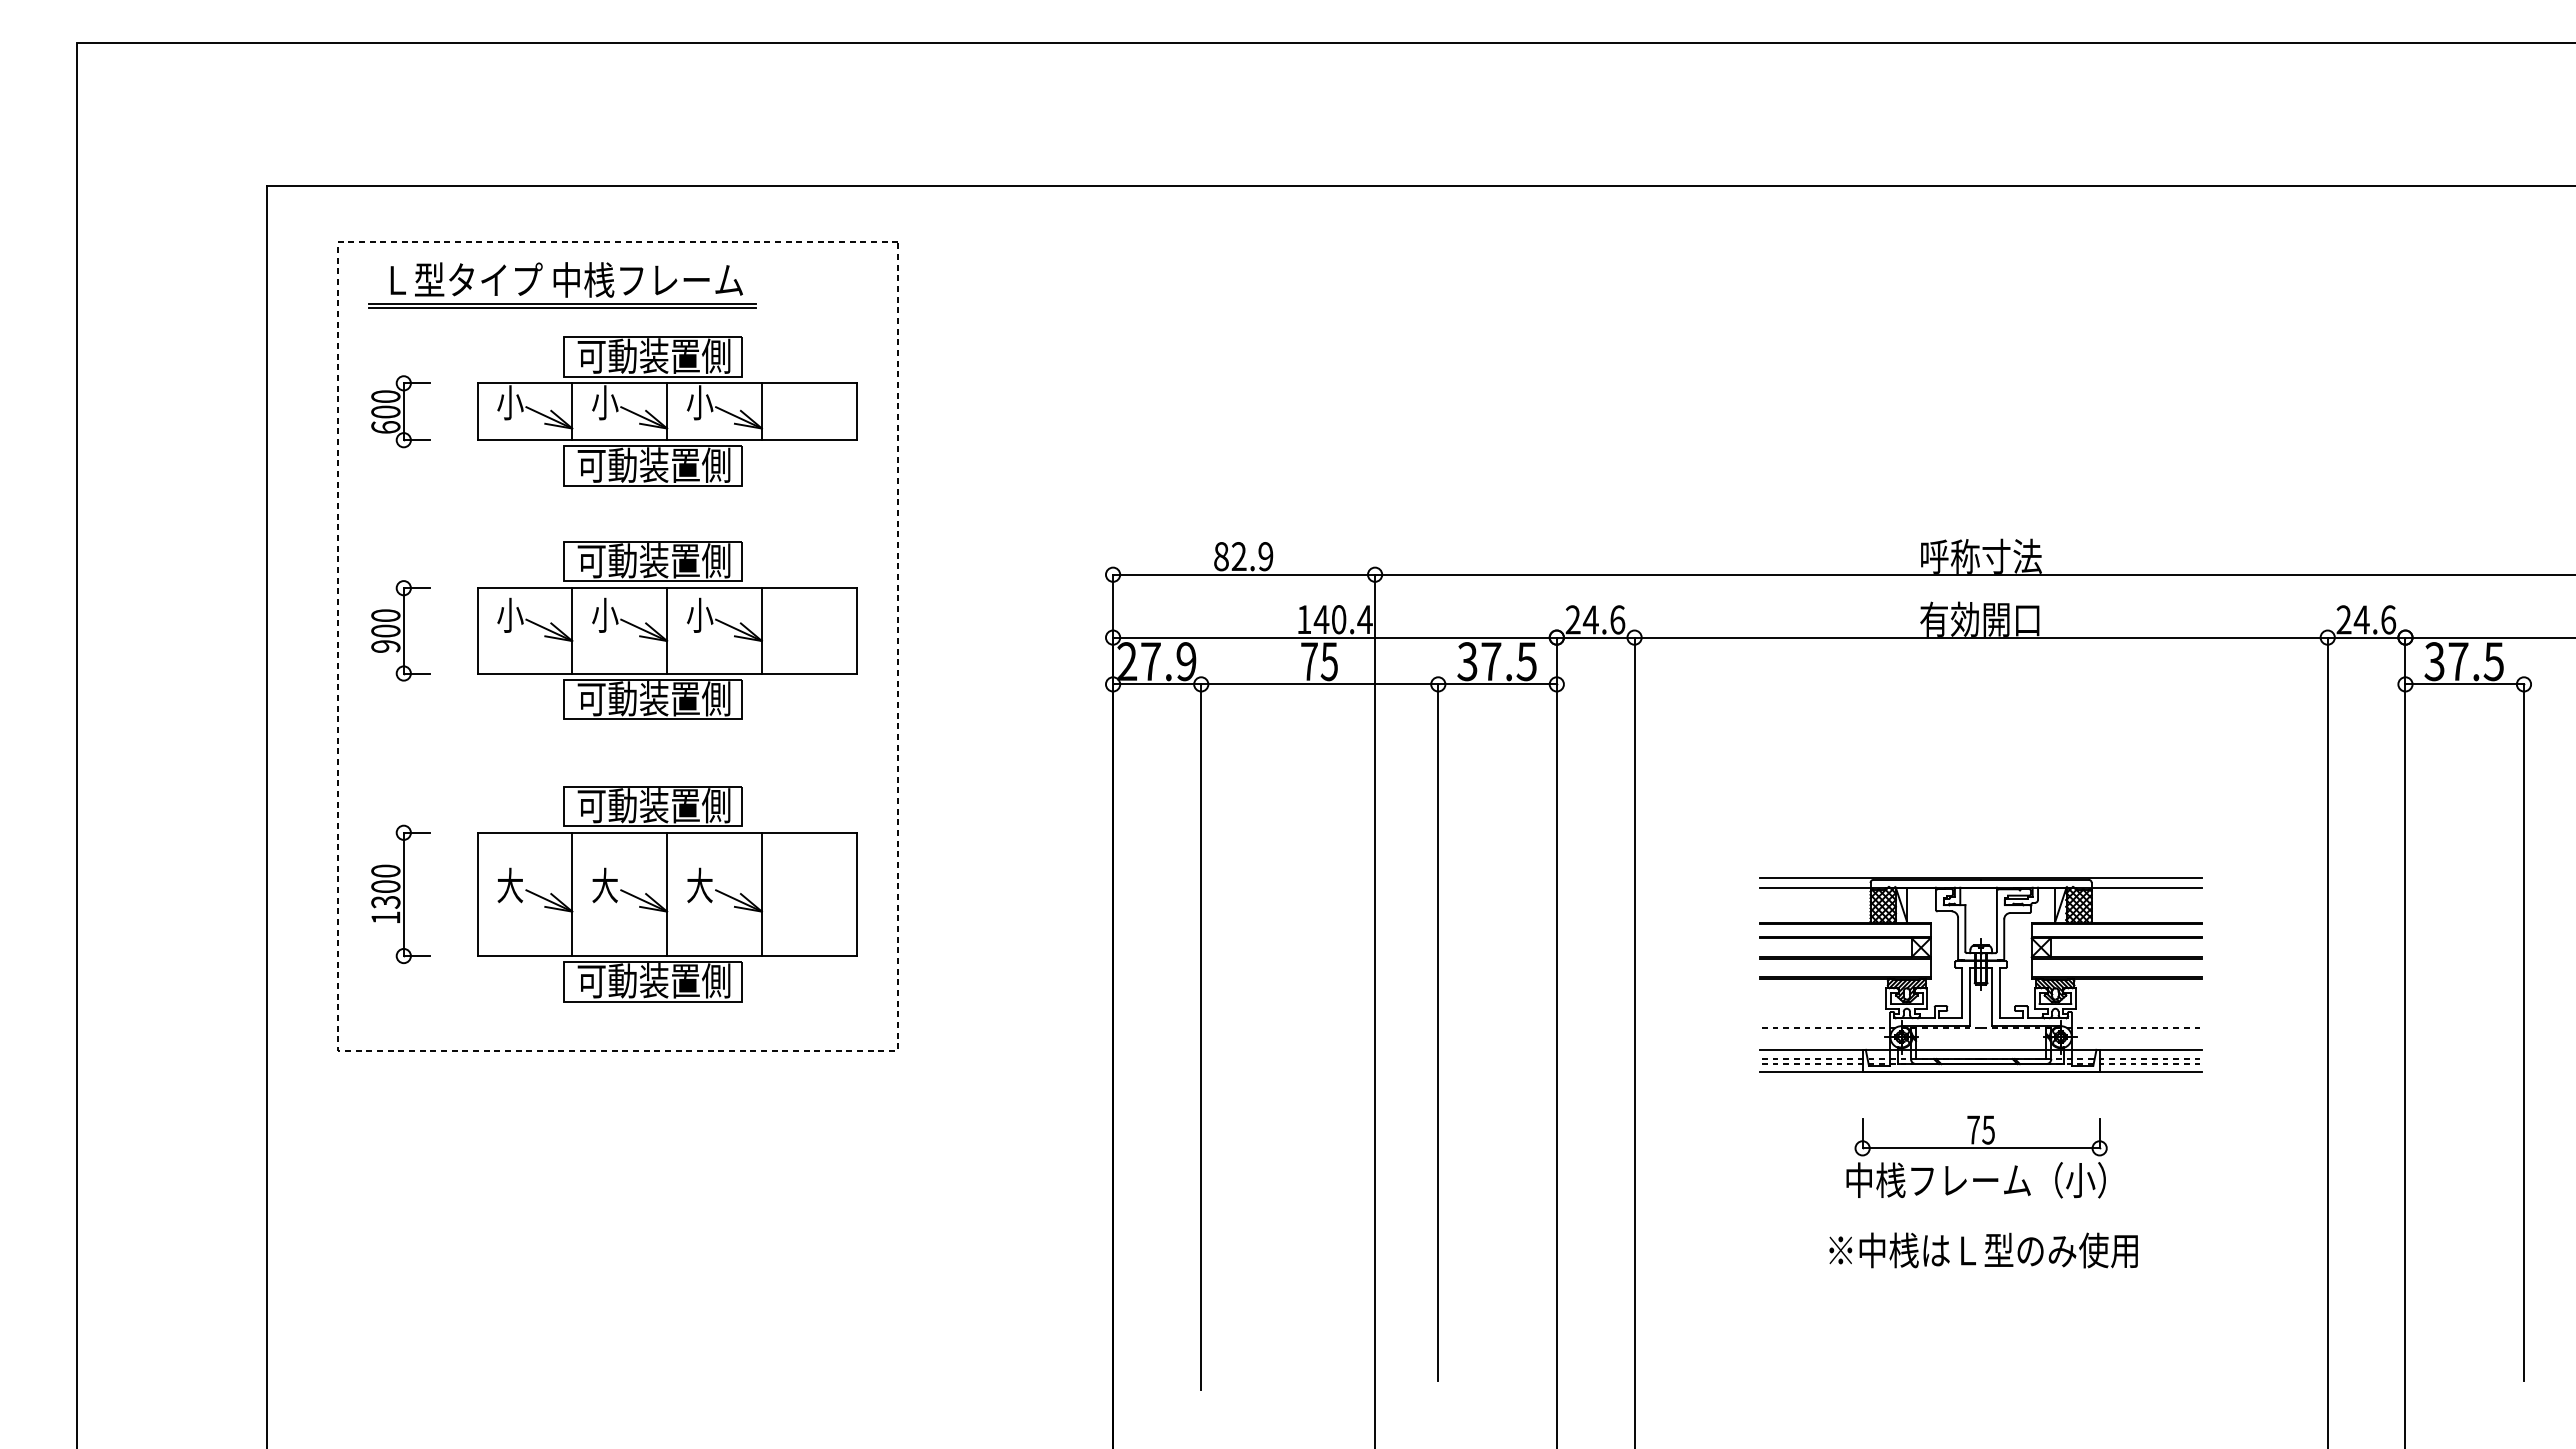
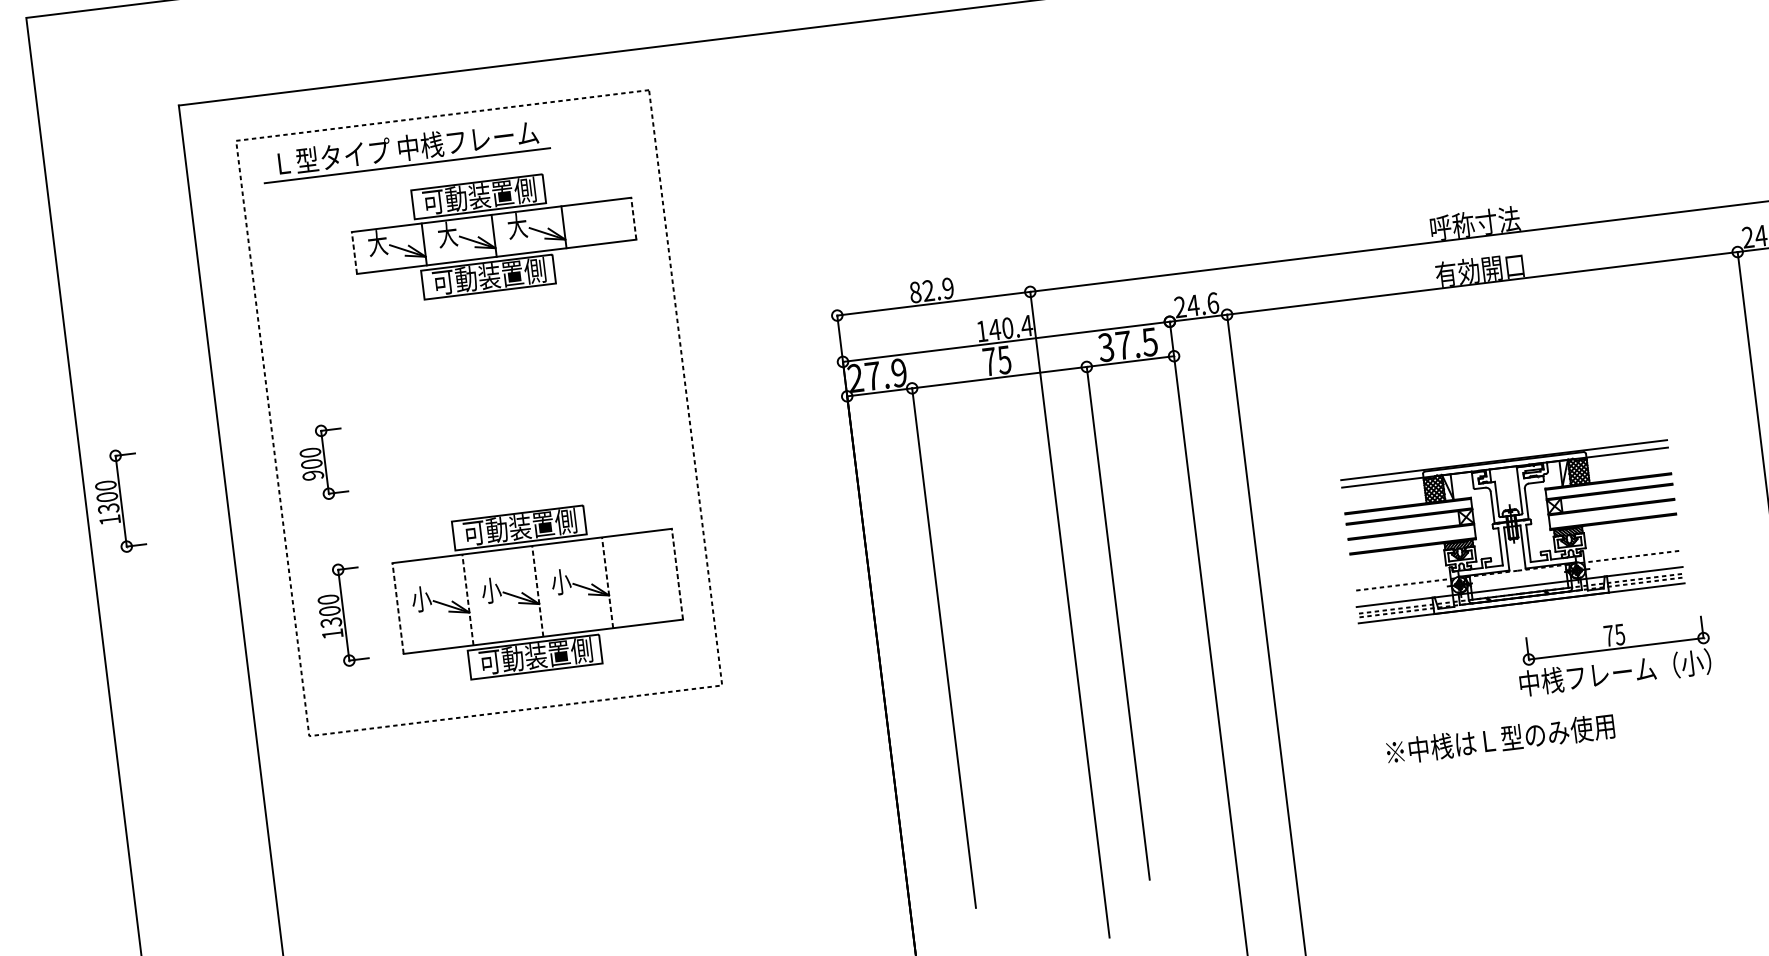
line: (562, 308) -> (407, 169), removed
text: (510, 402) -> (377, 243), 小 -> 大
text: (605, 402) -> (447, 234), 小 -> 大
text: (699, 402) -> (517, 226), 小 -> 大
part: (400, 411) -> (297, 259), removed
line: (477, 411) -> (354, 252), solid -> dashed
line: (856, 411) -> (633, 218), solid -> dashed
part: (400, 630) -> (322, 462), moved
part: (667, 630) -> (514, 396), removed
part: (121, 704) -> (118, 500), added
text: (510, 885) -> (421, 598), 大 -> 小
text: (605, 885) -> (491, 590), 大 -> 小
text: (699, 885) -> (560, 581), 大 -> 小
line: (477, 894) -> (398, 608), solid -> dashed
line: (572, 894) -> (468, 599), solid -> dashed
line: (667, 894) -> (538, 591), solid -> dashed
line: (762, 894) -> (608, 582), solid -> dashed
line: (856, 894) -> (677, 574), solid -> dashed
part: (1976, 1148) -> (1612, 649), moved
text: (1983, 1250) -> (1500, 739), moved

